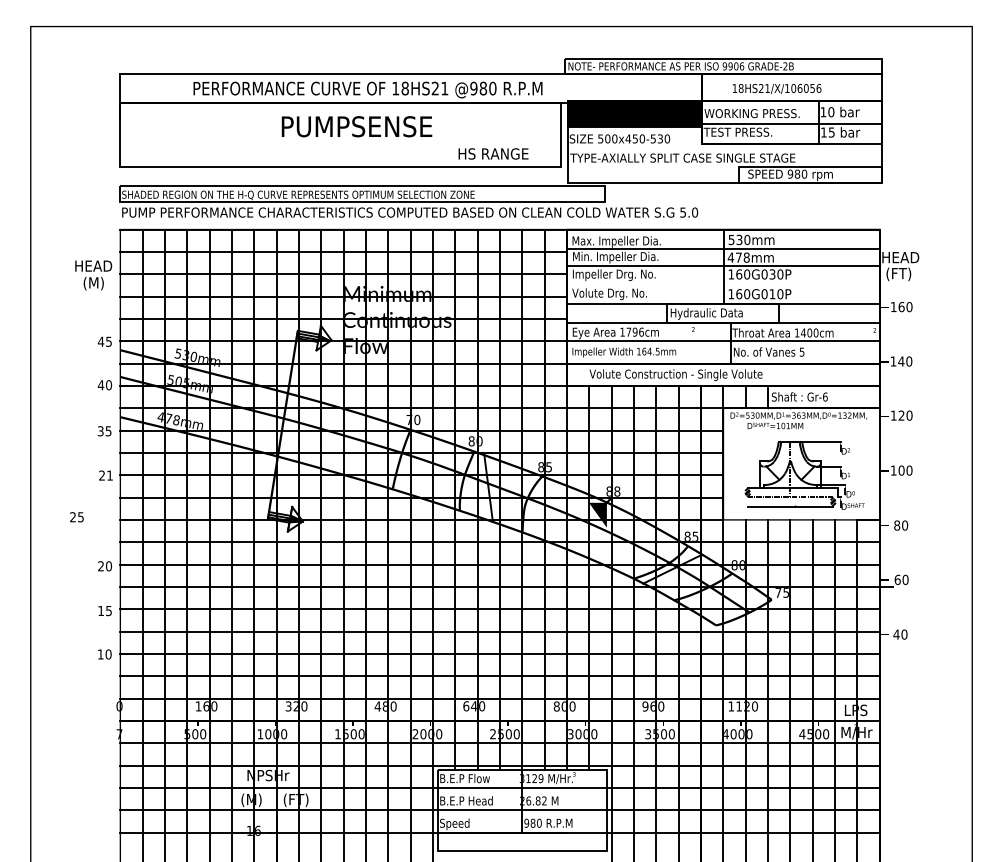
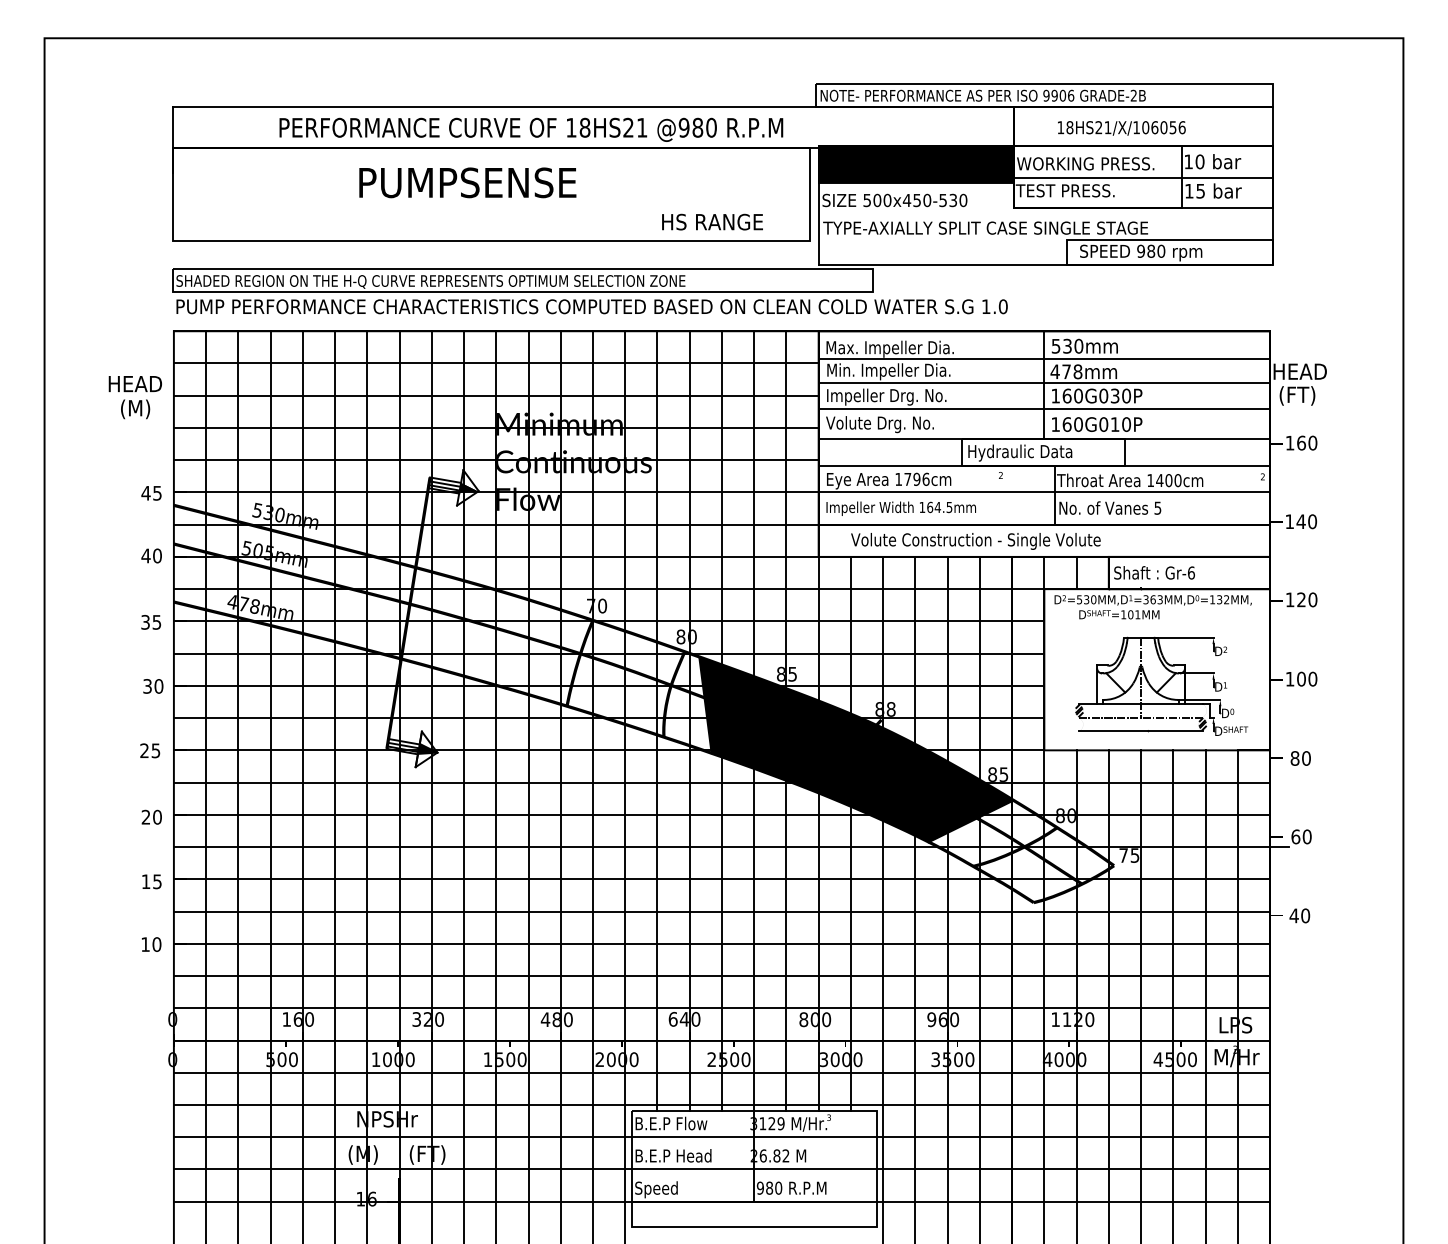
text: (356, 126) -> (467, 182), moved
text: (682, 212) -> (985, 306), 5.0 -> 1.0
line: (723, 283) -> (1044, 409), added
text: (106, 475) -> (153, 686), 21 -> 30
text: (76, 517) -> (149, 751), moved
fill: (593, 519) -> (856, 749), added
text: (119, 734) -> (172, 1060), 7 -> 0

